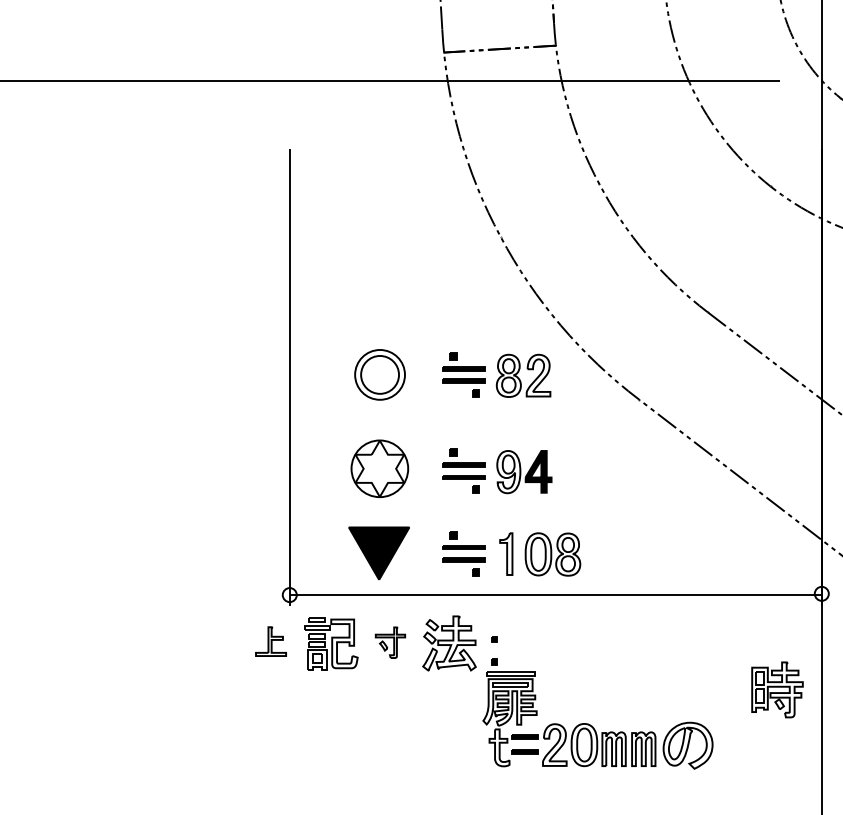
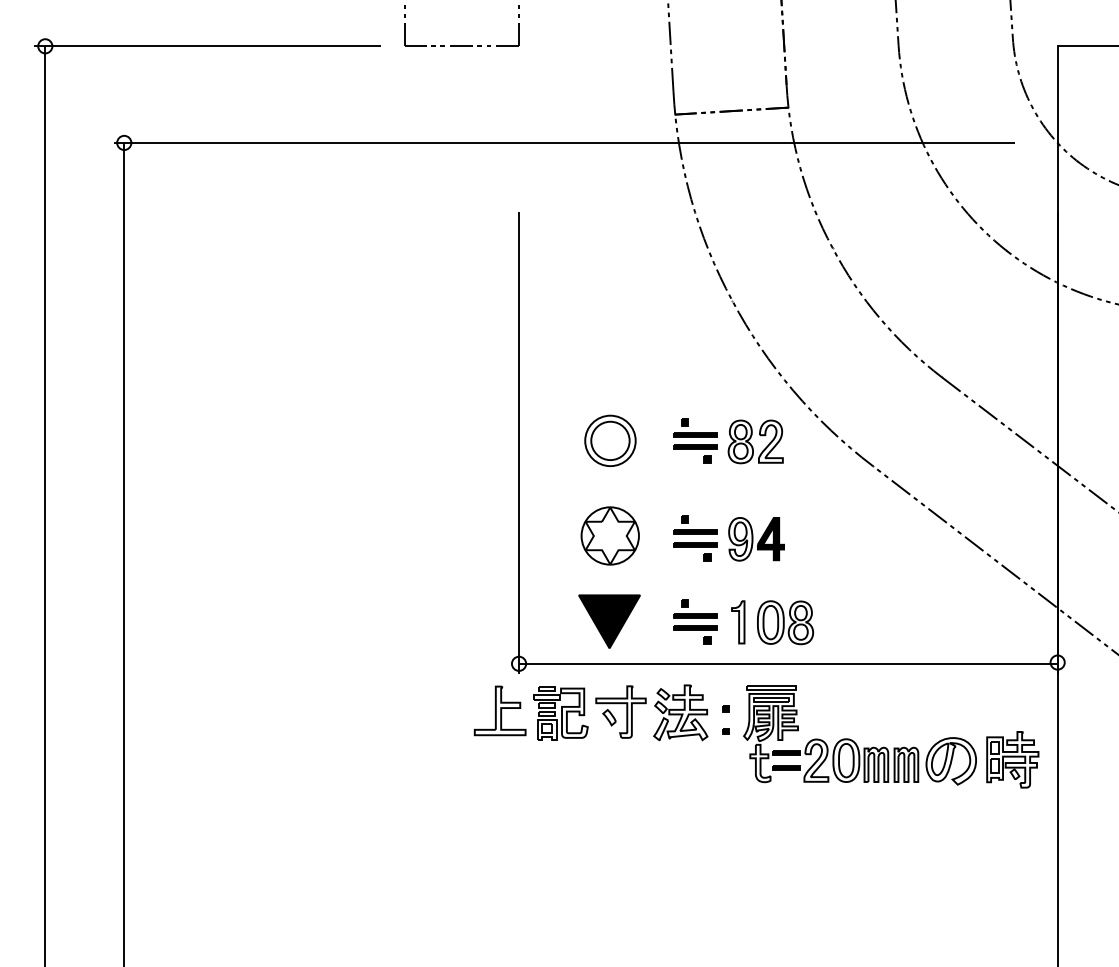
part: (270, 641) -> (499, 710), size x1.67
part: (389, 642) -> (620, 711), size x1.67
part: (591, 725) -> (853, 740), moved

